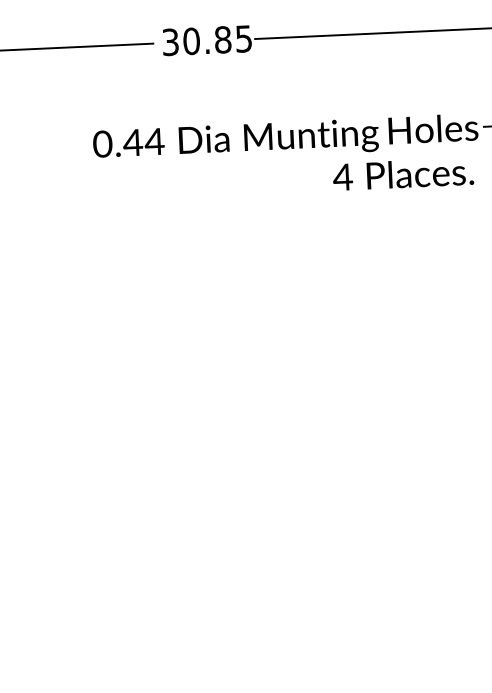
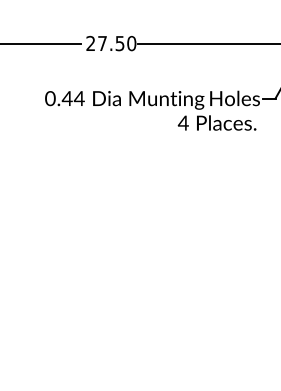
text: (207, 40) -> (111, 43), 30.85 -> 27.50

